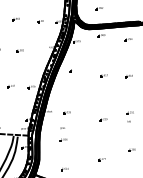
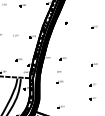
part: (15, 113) -> (18, 59), added
part: (101, 143) -> (92, 84), added

